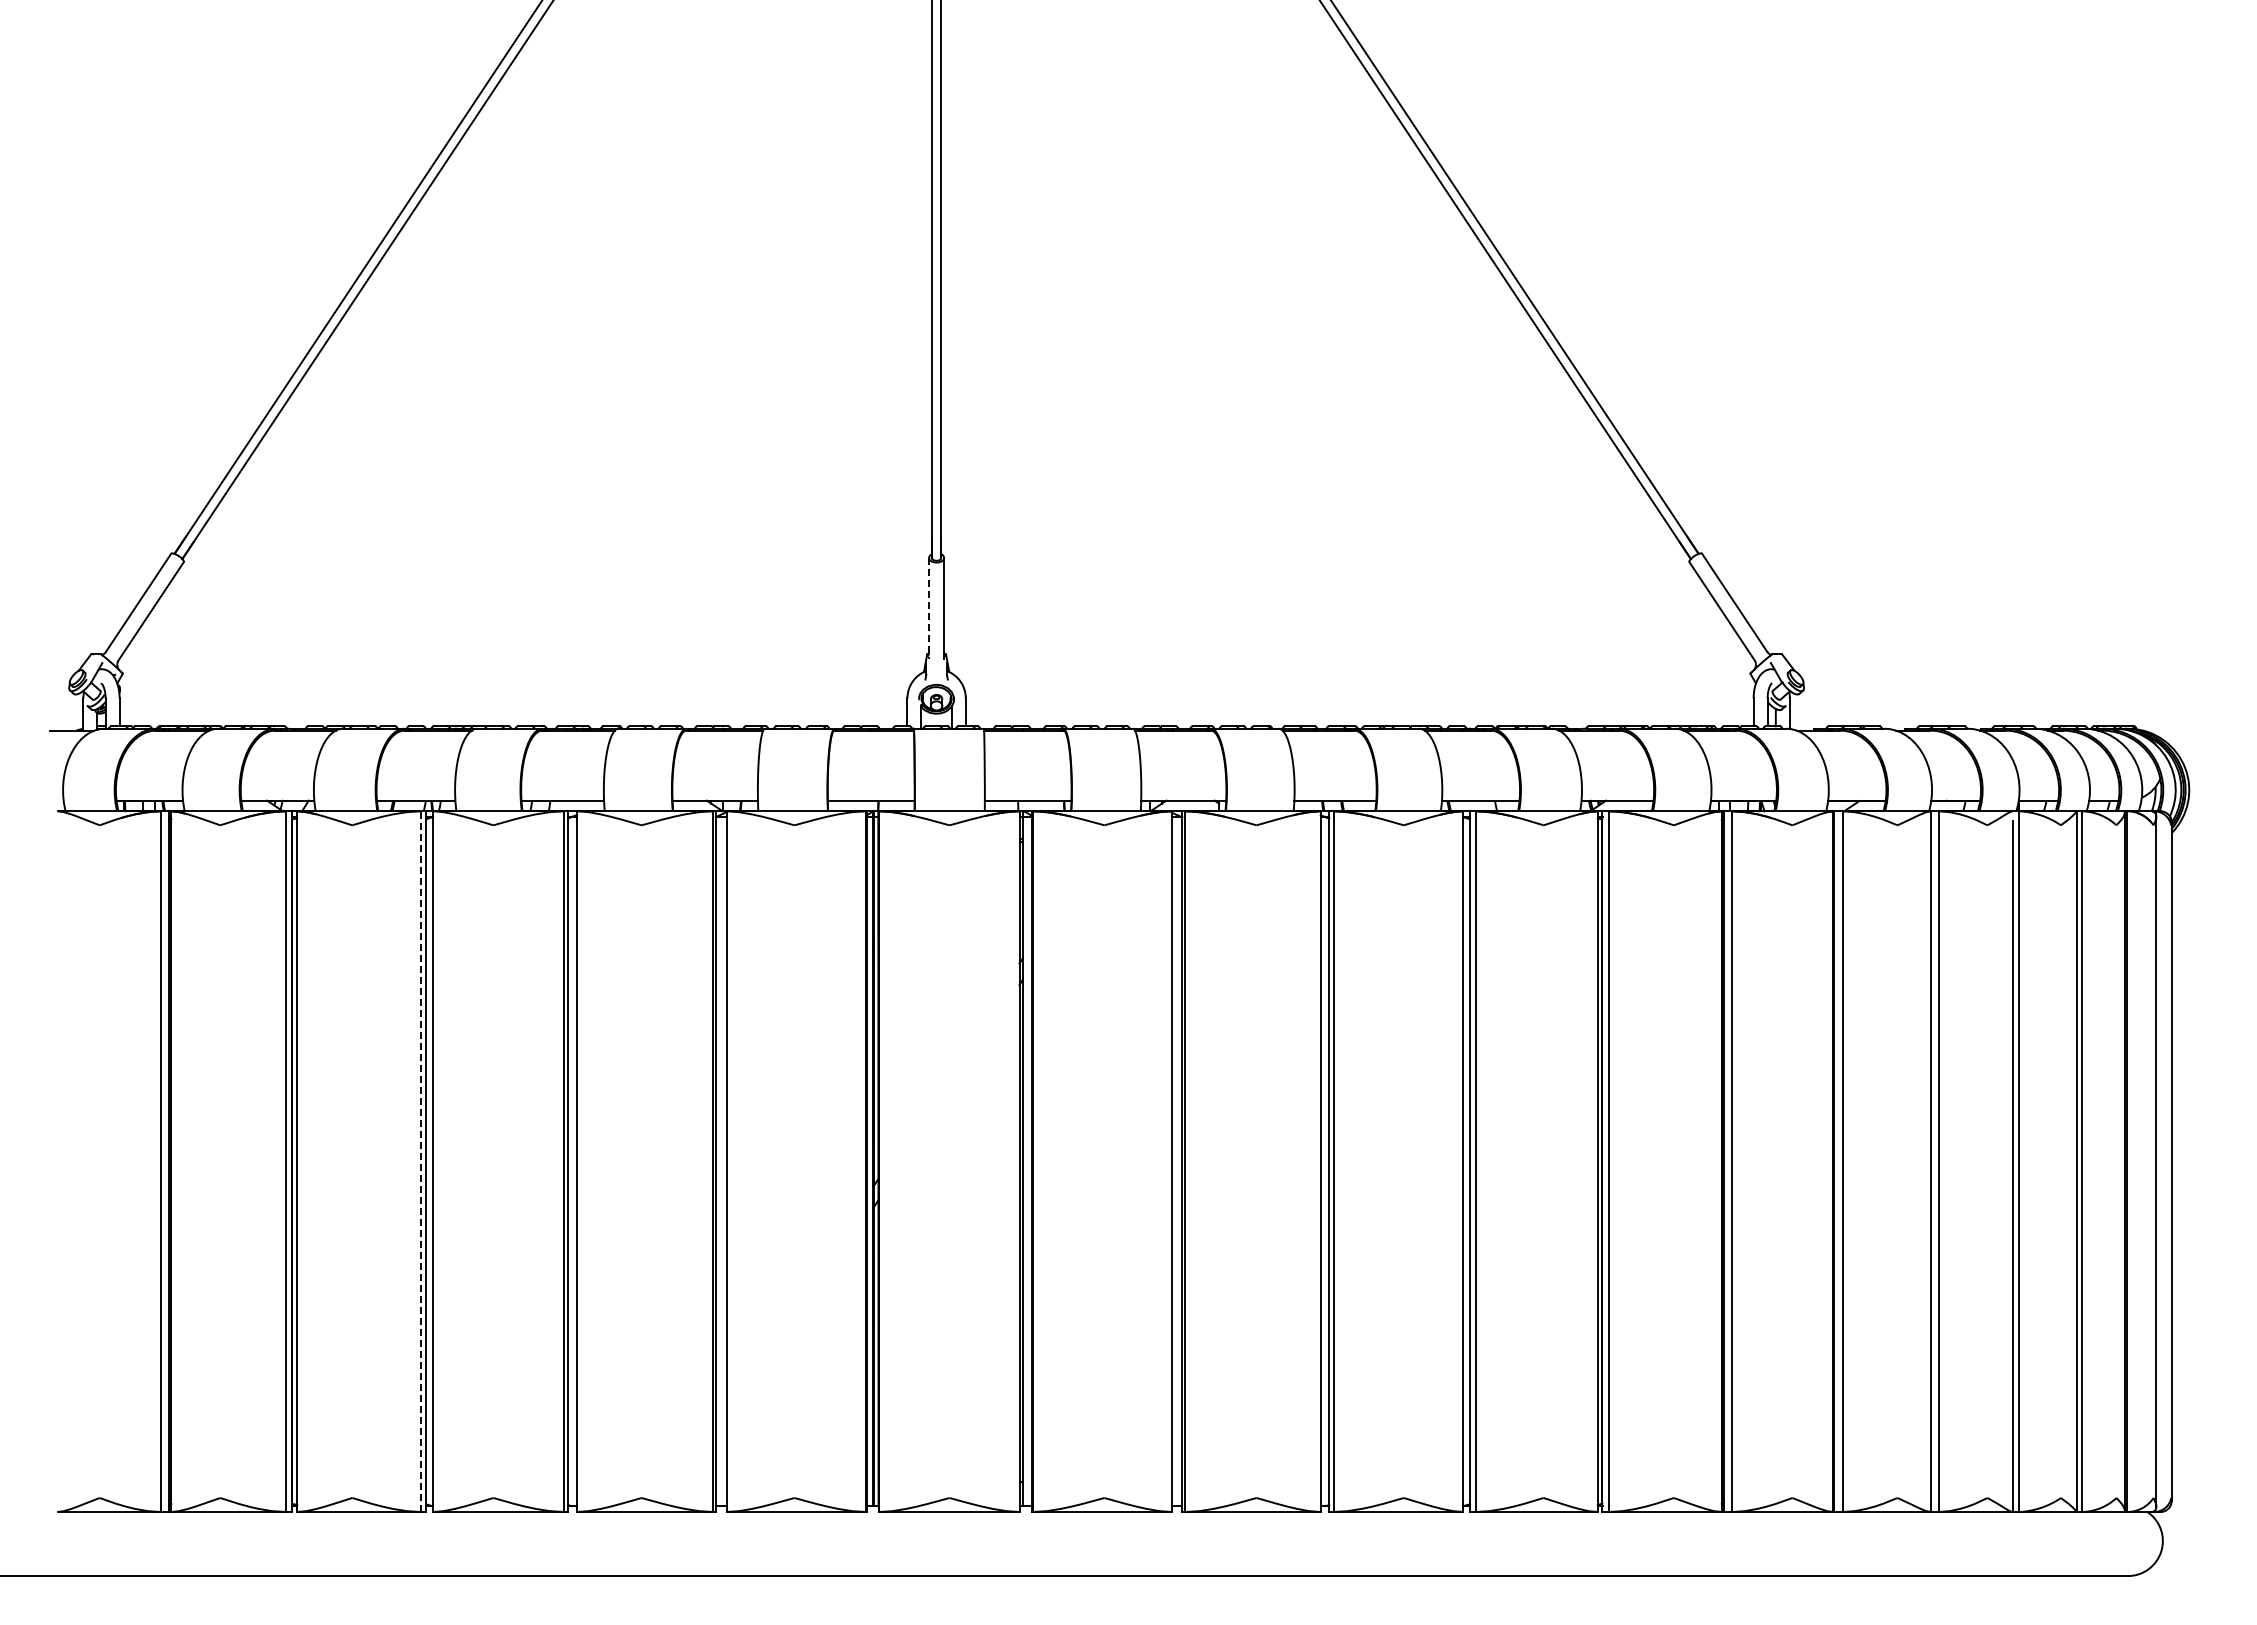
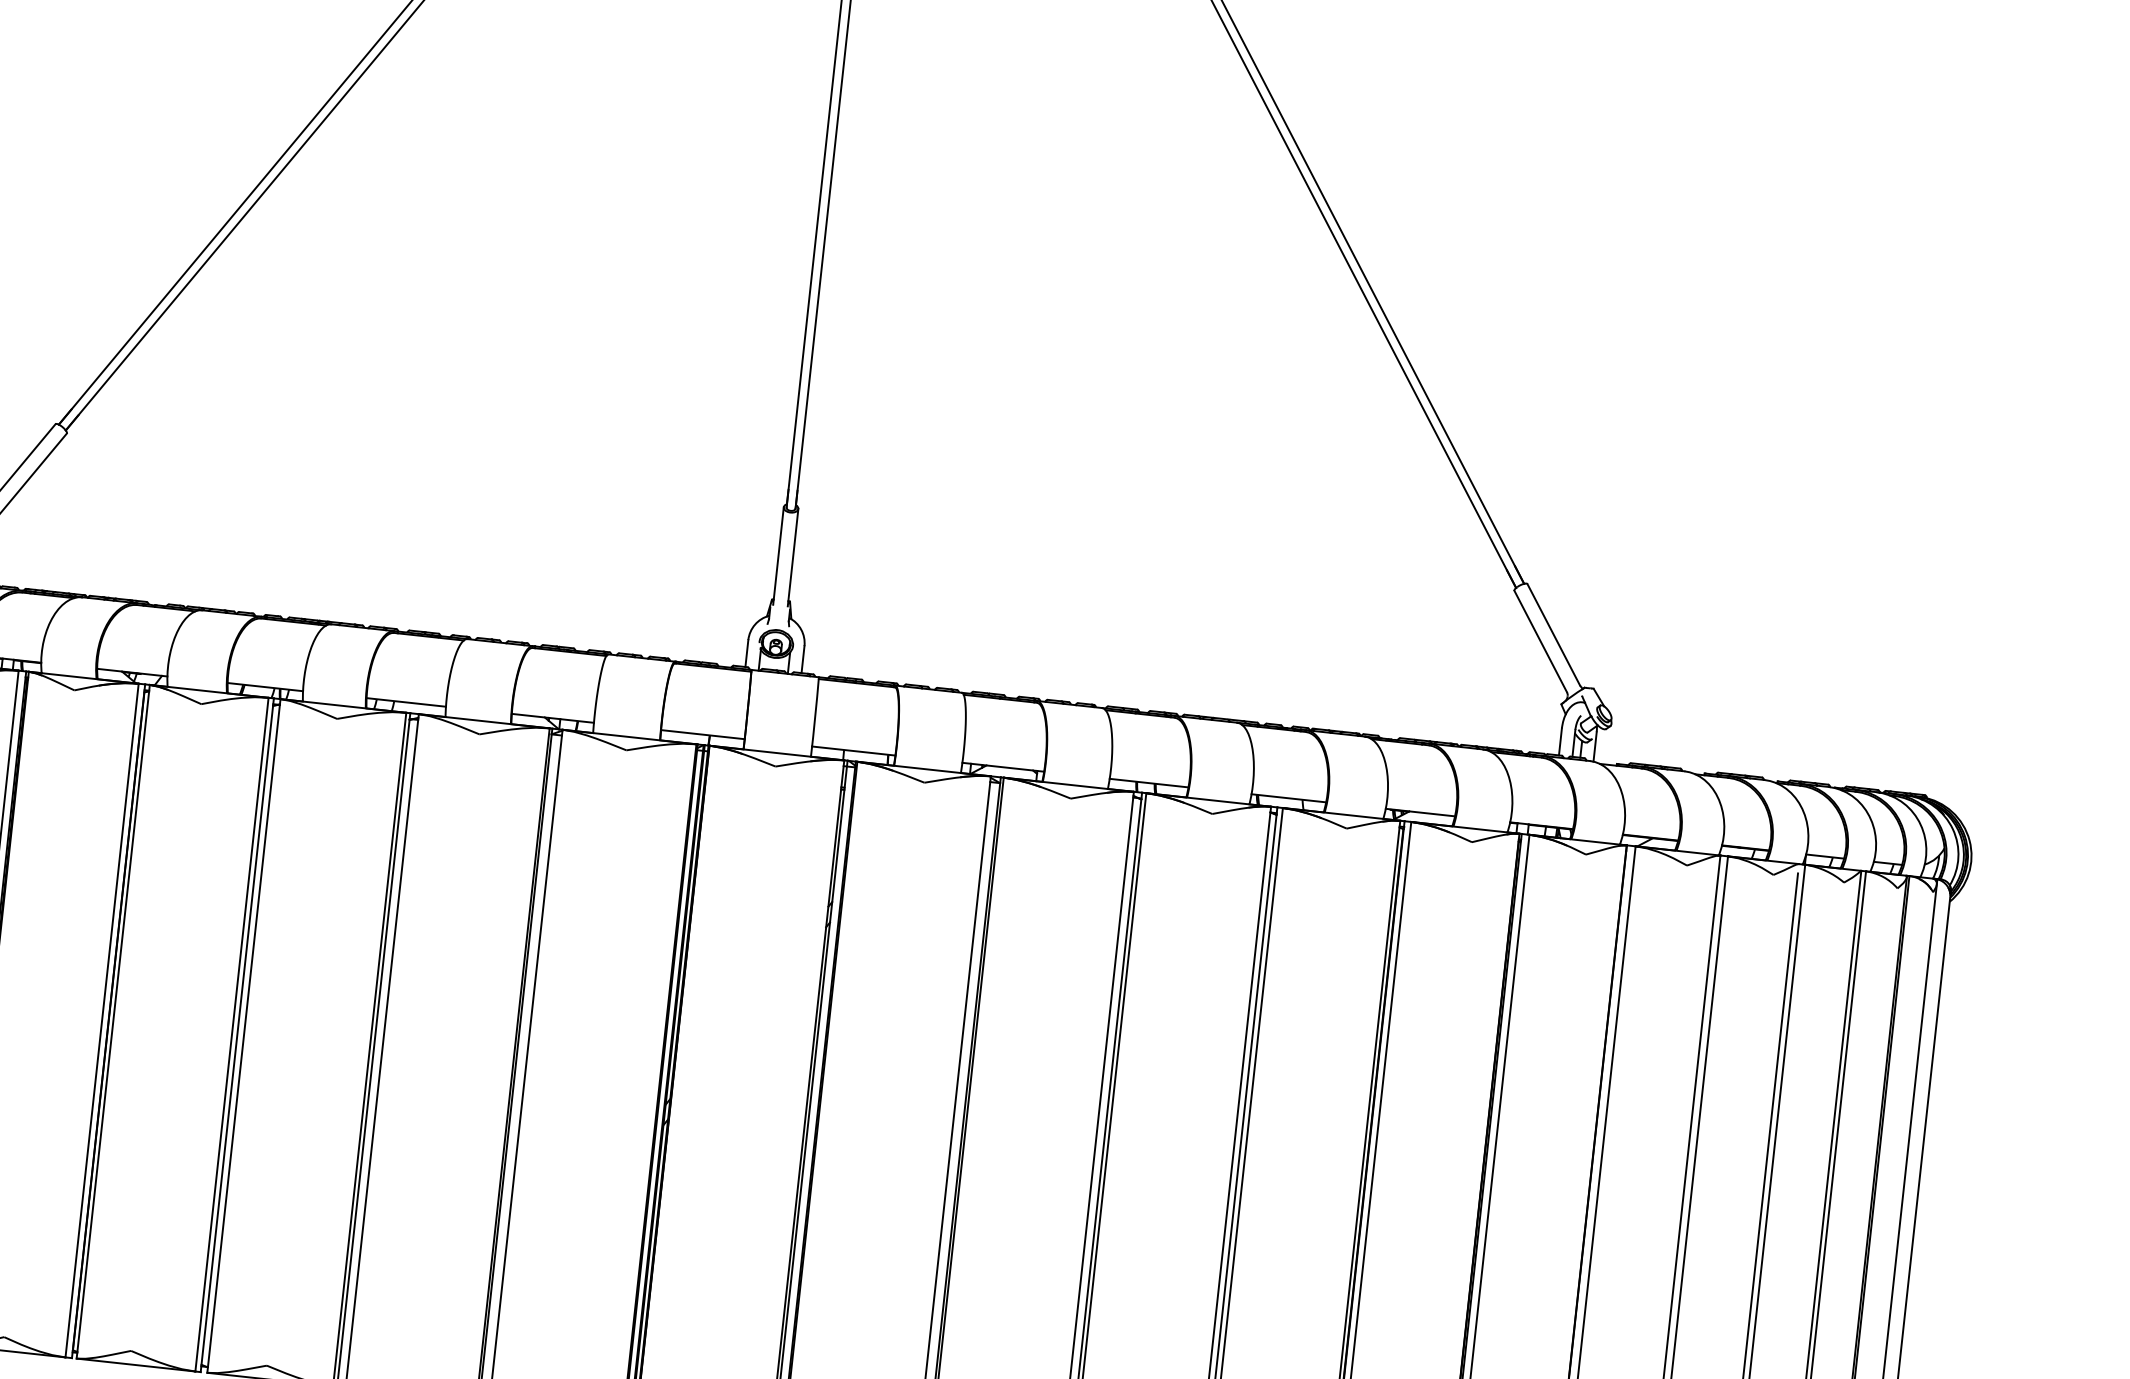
line: (929, 608) -> (778, 555), dashed -> solid
line: (420, 1161) -> (231, 1034), dashed -> solid

